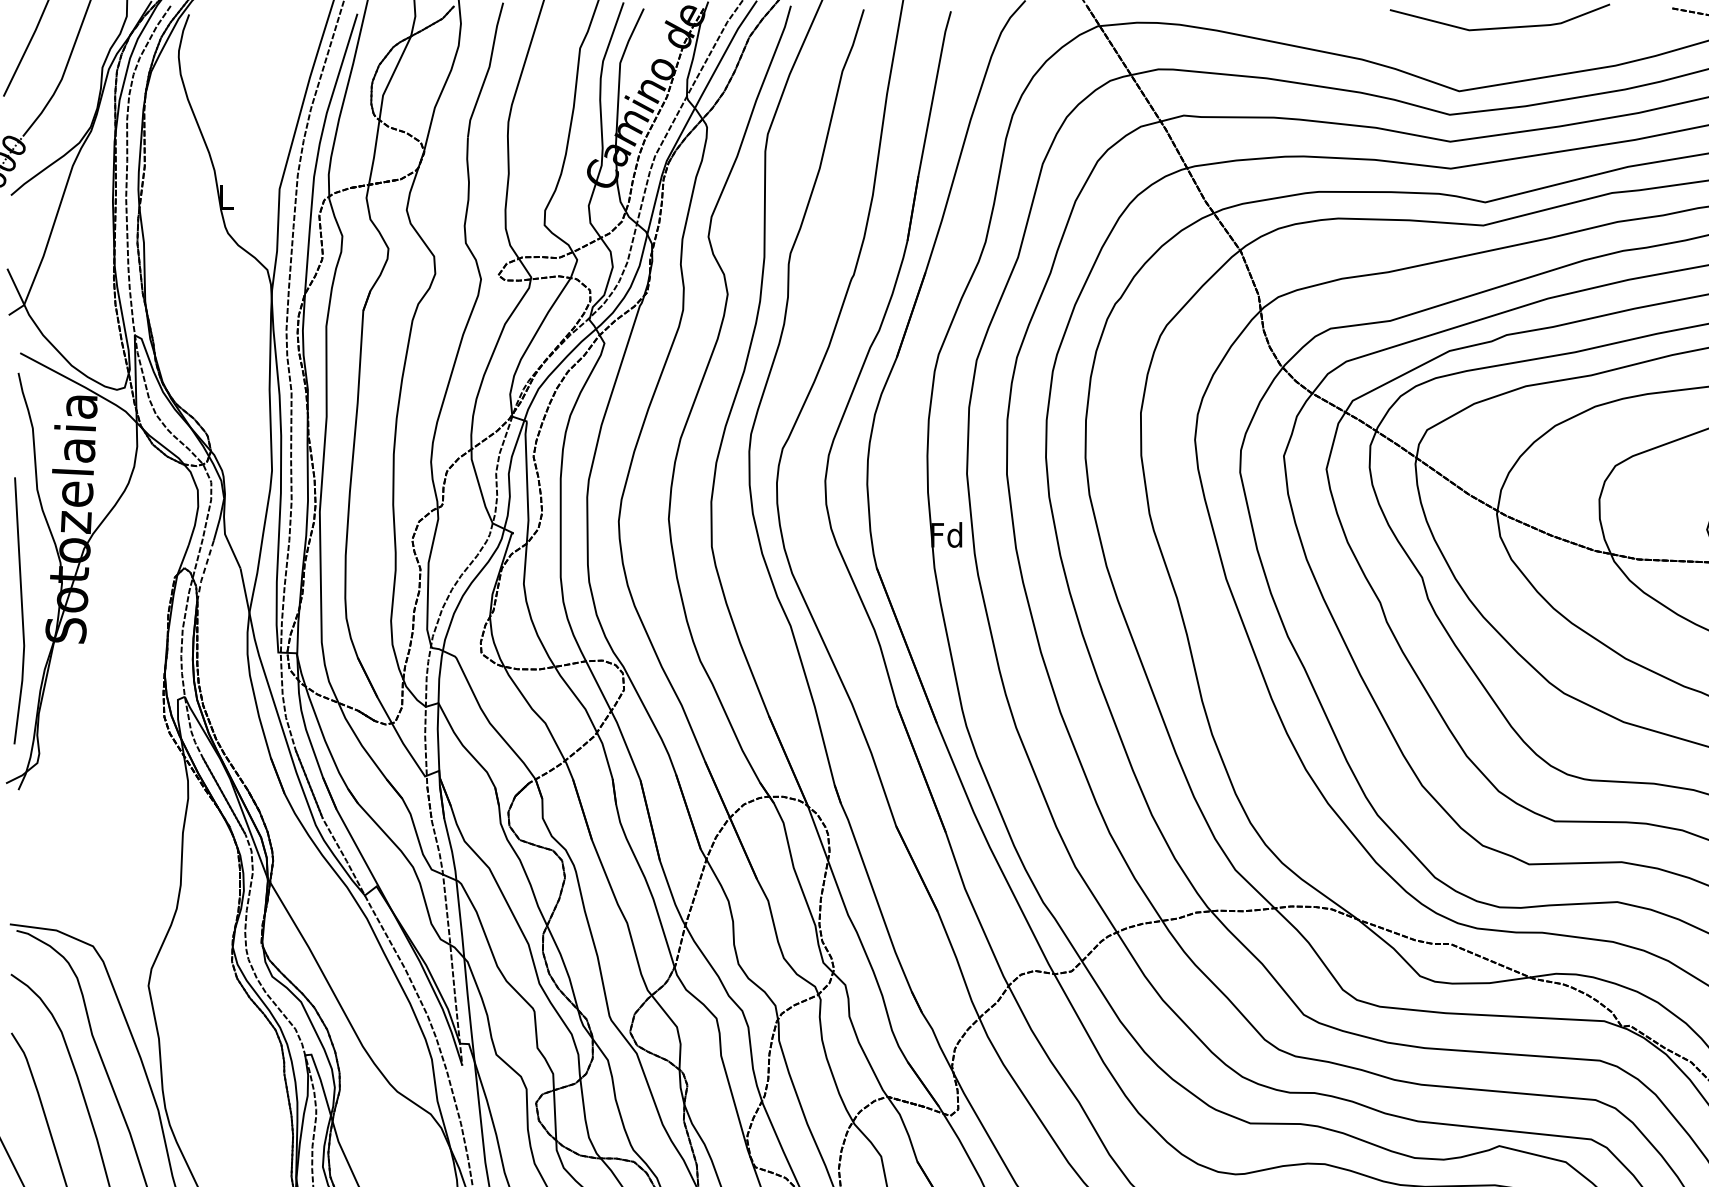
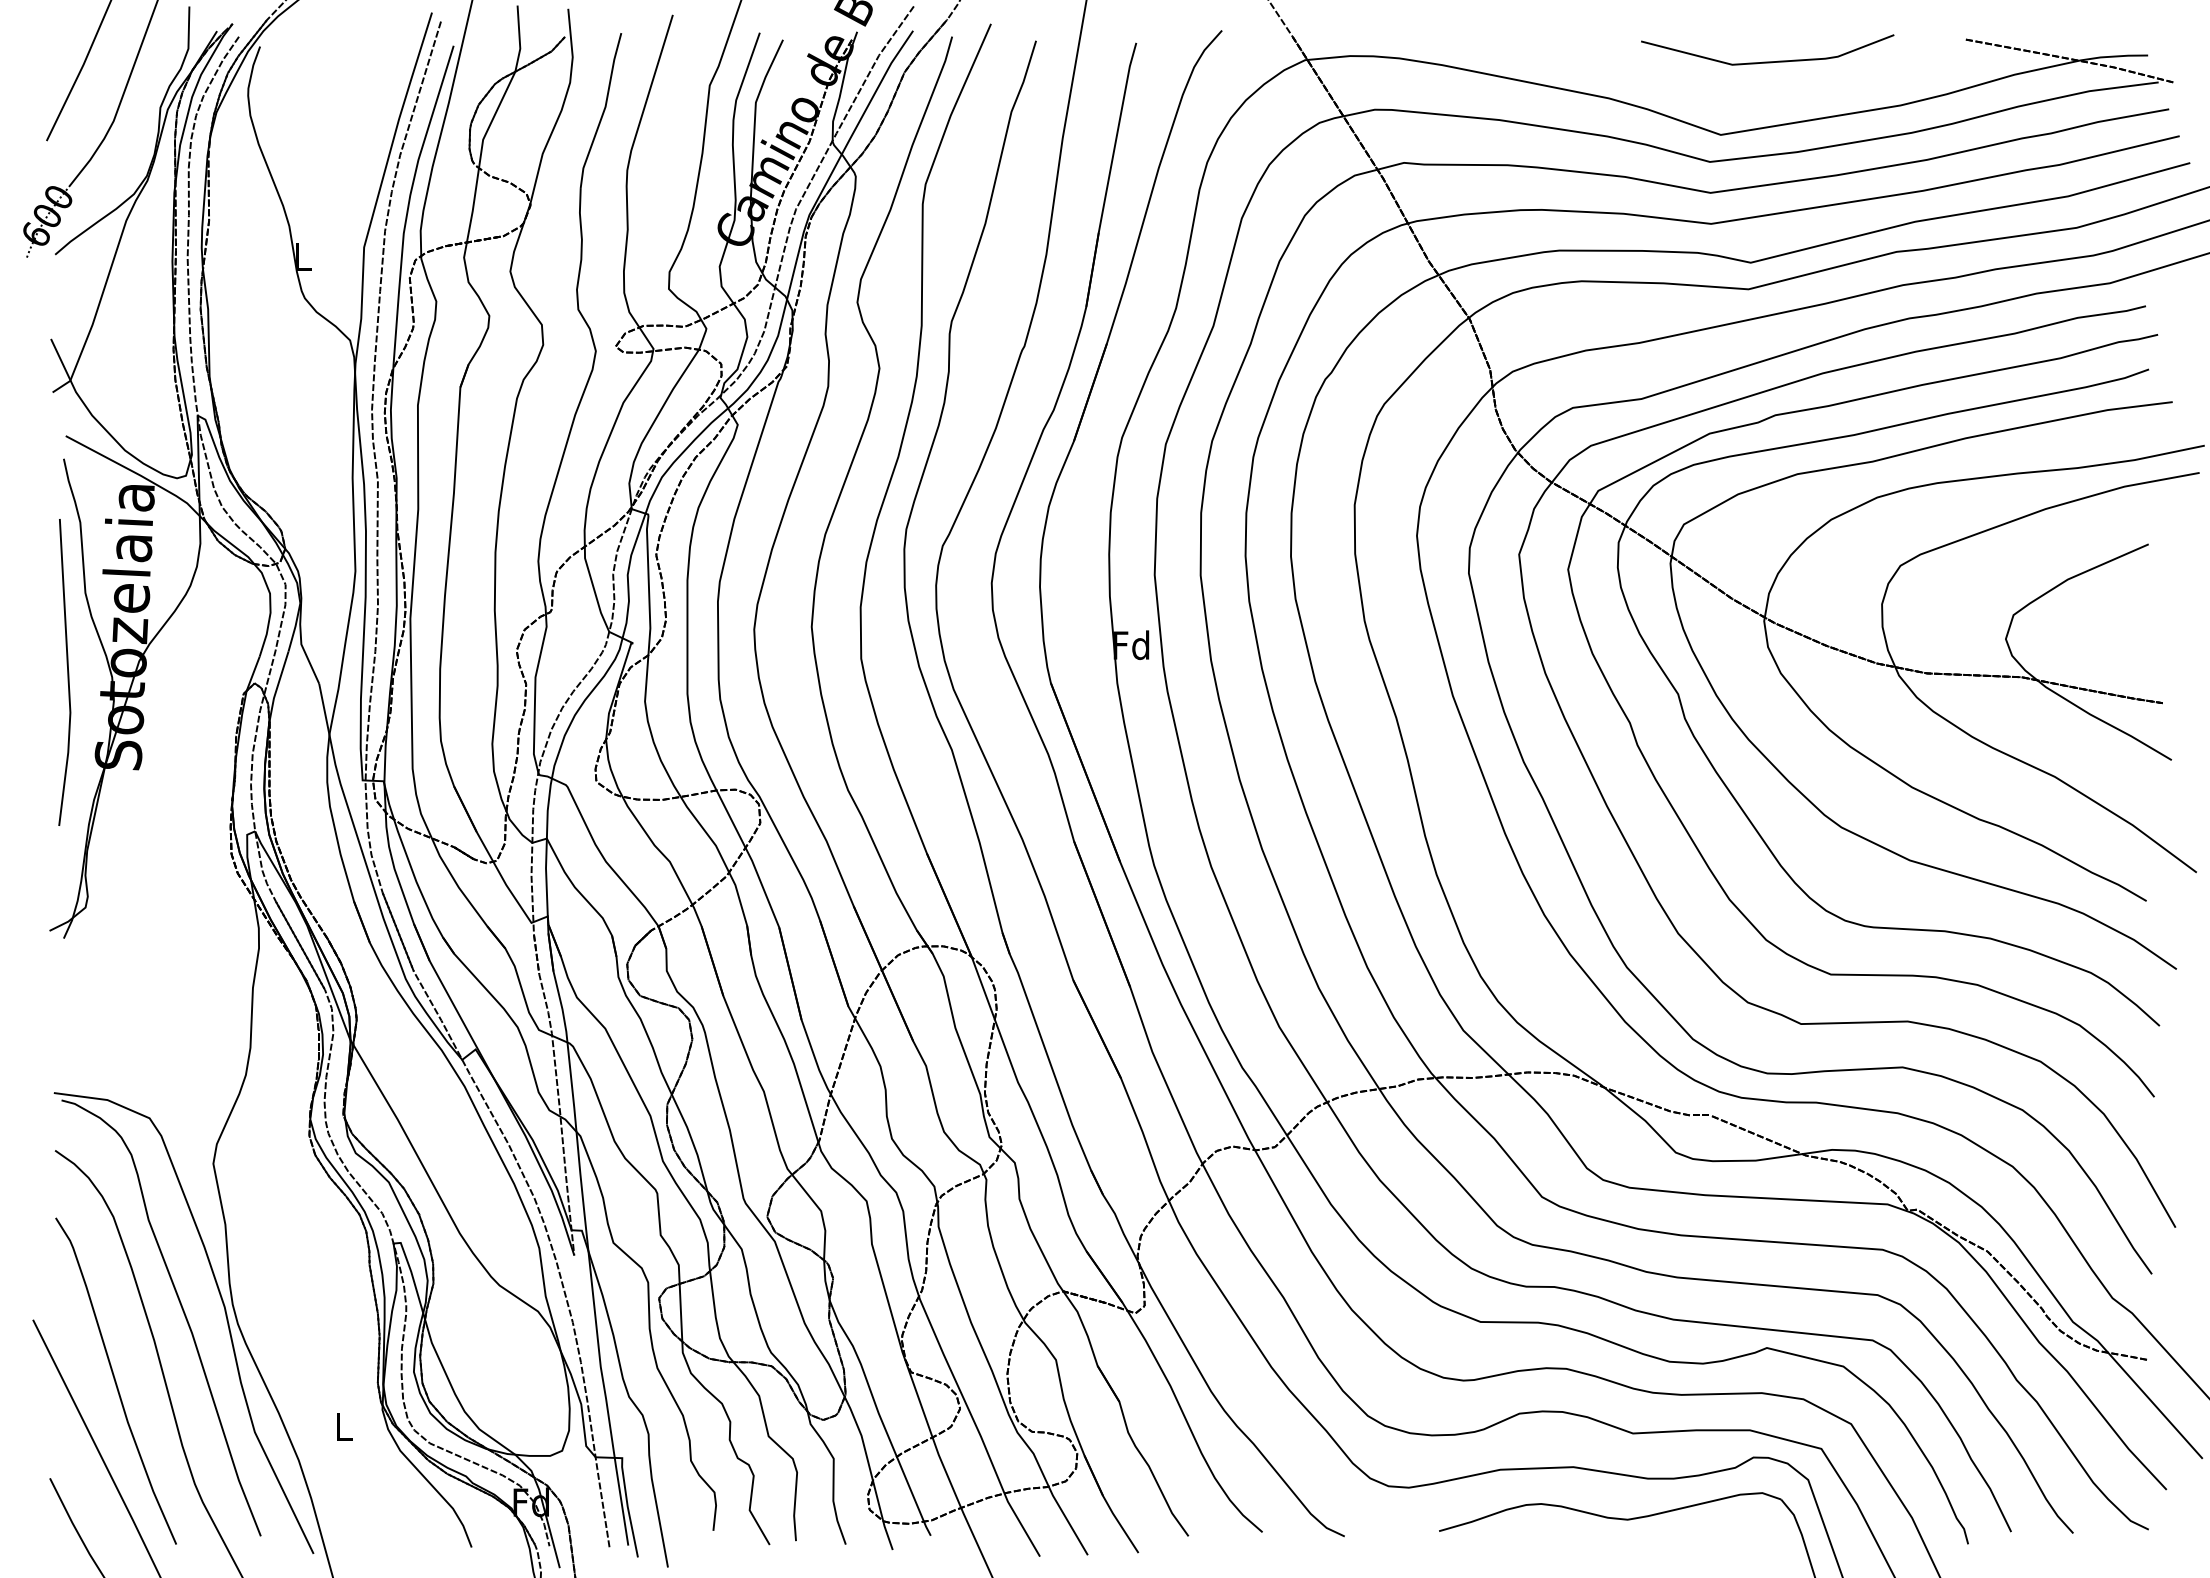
line: (204, 570) -> (277, 686), dashed -> solid
line: (21, 610) -> (67, 672), moved

